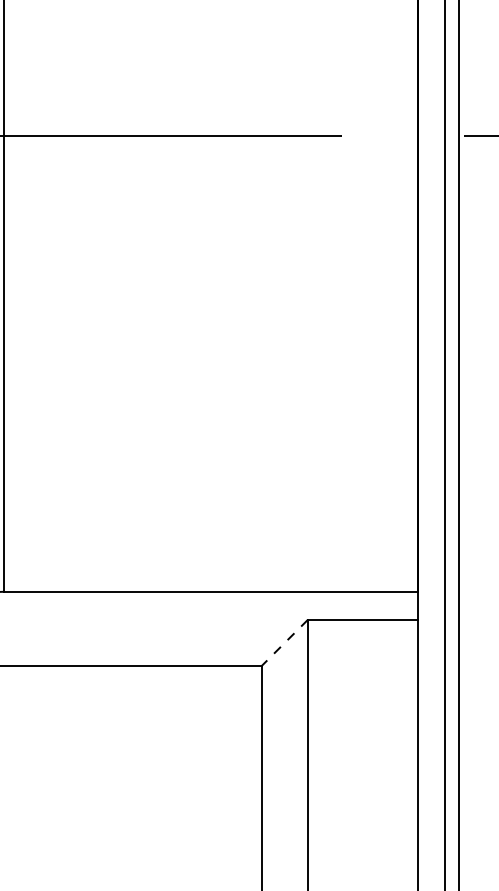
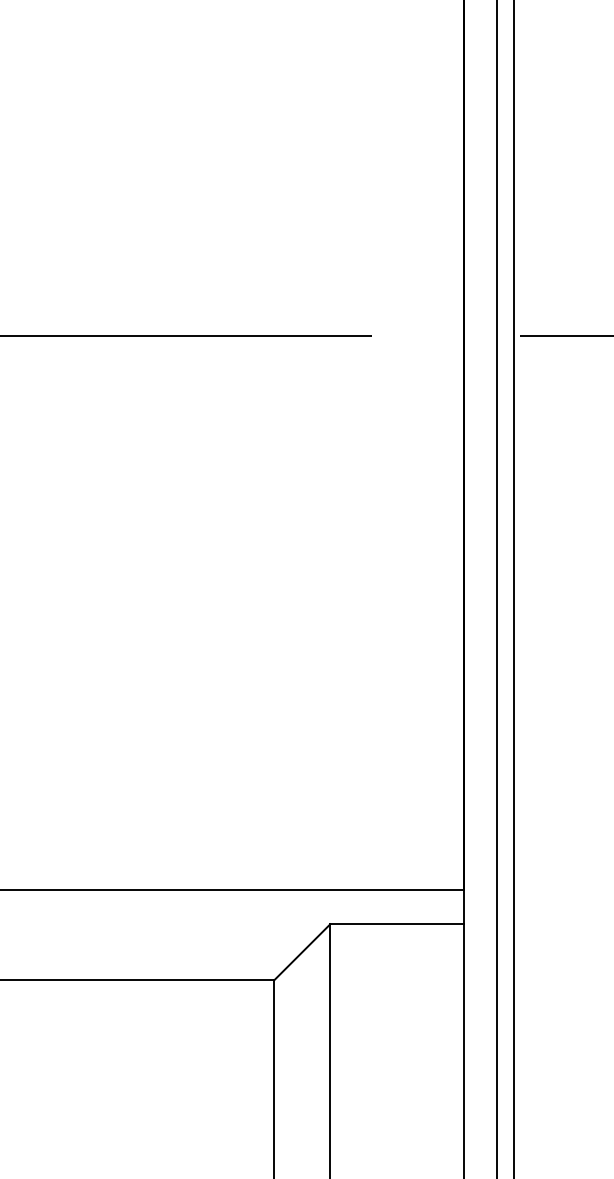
line: (285, 643) -> (302, 952), dashed -> solid

